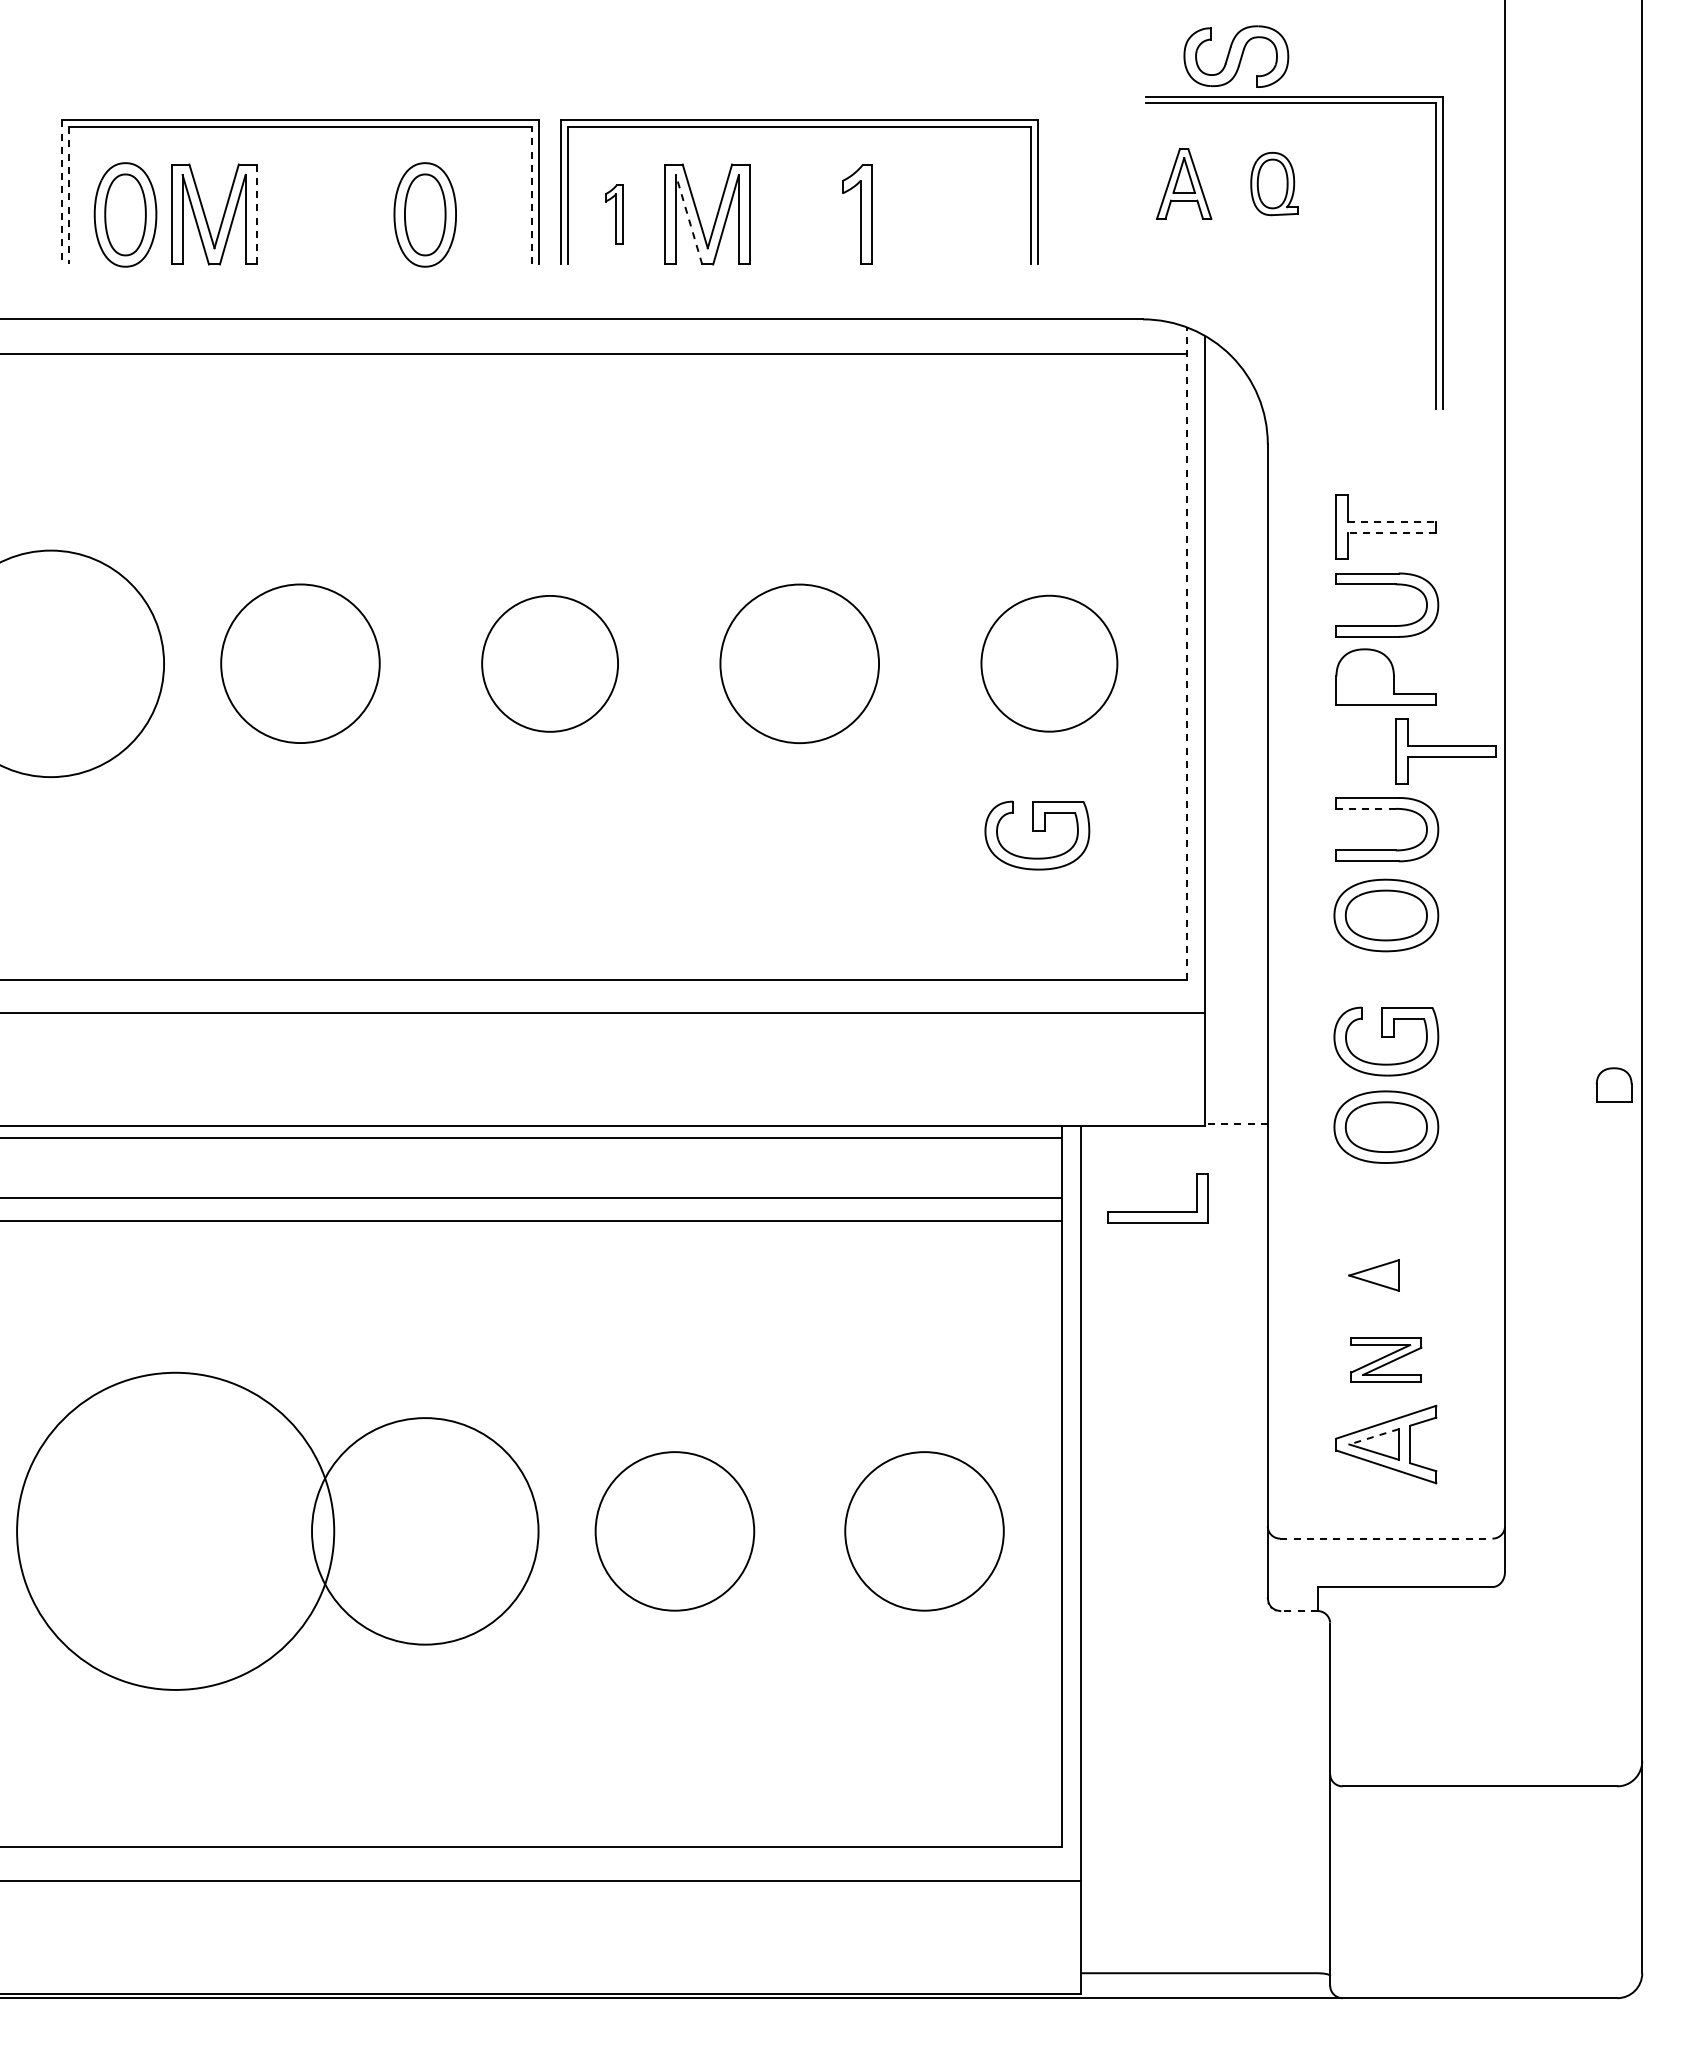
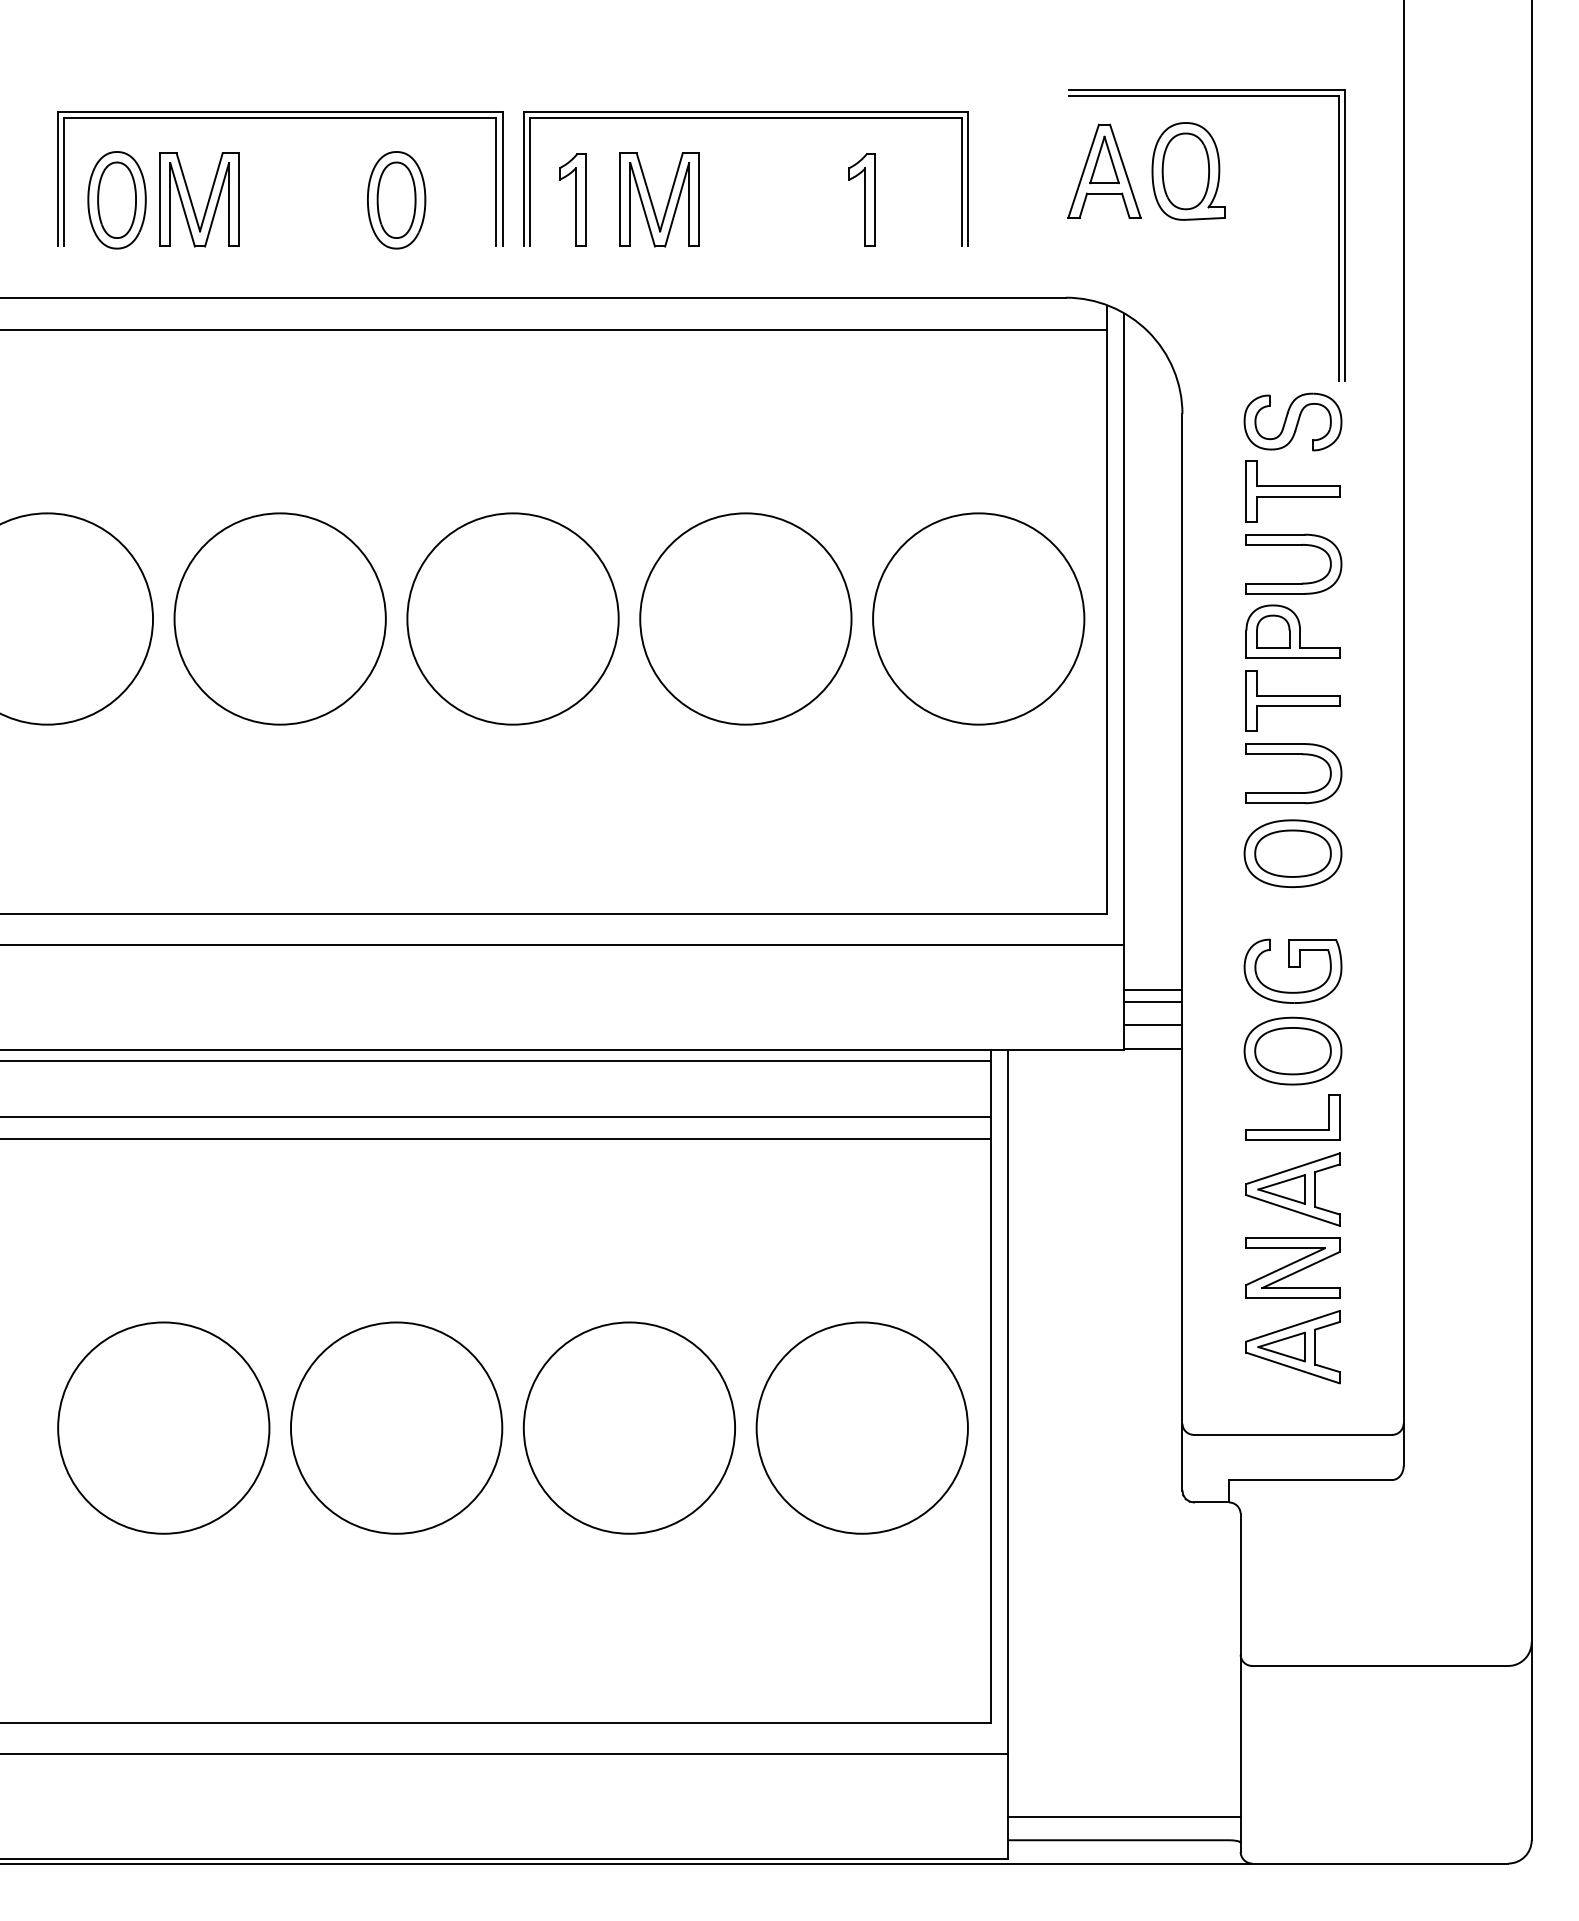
part: (1236, 56) -> (1293, 421), moved
part: (1183, 183) -> (1103, 170), size x1.43
part: (1274, 183) -> (1188, 170), size x1.67
line: (62, 192) -> (58, 179), dashed -> solid
line: (69, 195) -> (64, 182), dashed -> solid
line: (532, 195) -> (496, 182), dashed -> solid
line: (256, 214) -> (239, 199), dashed -> solid
part: (613, 214) -> (572, 199), size x1.67
part: (857, 214) -> (862, 199), moved
line: (689, 219) -> (643, 204), dashed -> solid
line: (1392, 521) -> (1298, 486), dashed -> solid
line: (1391, 532) -> (1297, 496), dashed -> solid
line: (1187, 653) -> (1107, 609), dashed -> solid
circle: (300, 663) -> (280, 618), size x1.43
circle: (549, 663) -> (512, 618), size x1.67
circle: (799, 663) -> (745, 618), size x1.43
circle: (1049, 663) -> (978, 618), size x1.67
part: (1445, 751) -> (1292, 700), moved
line: (1366, 808) -> (1274, 753), dashed -> solid
part: (1037, 835) -> (967, 779), removed
line: (1236, 1062) -> (1153, 990), added
line: (1236, 1074) -> (1153, 1002), added
part: (1613, 1084) -> (1272, 630), moved
line: (1236, 1099) -> (1153, 1025), added
line: (1236, 1124) -> (1153, 1048), dashed -> solid
part: (1157, 1211) -> (1292, 1129), moved
part: (1386, 1275) -> (1293, 1189), added
part: (1386, 1359) -> (1293, 1267), size x1.43
line: (1374, 1436) -> (1281, 1339), dashed -> solid
circle: (175, 1531) -> (163, 1428), size x0.71
circle: (674, 1531) -> (629, 1428), size x1.43
circle: (924, 1531) -> (862, 1428), size x1.43
line: (1386, 1538) -> (1293, 1434), dashed -> solid
line: (1299, 1611) -> (1212, 1502), dashed -> solid
line: (1205, 1948) -> (1124, 1817), added

